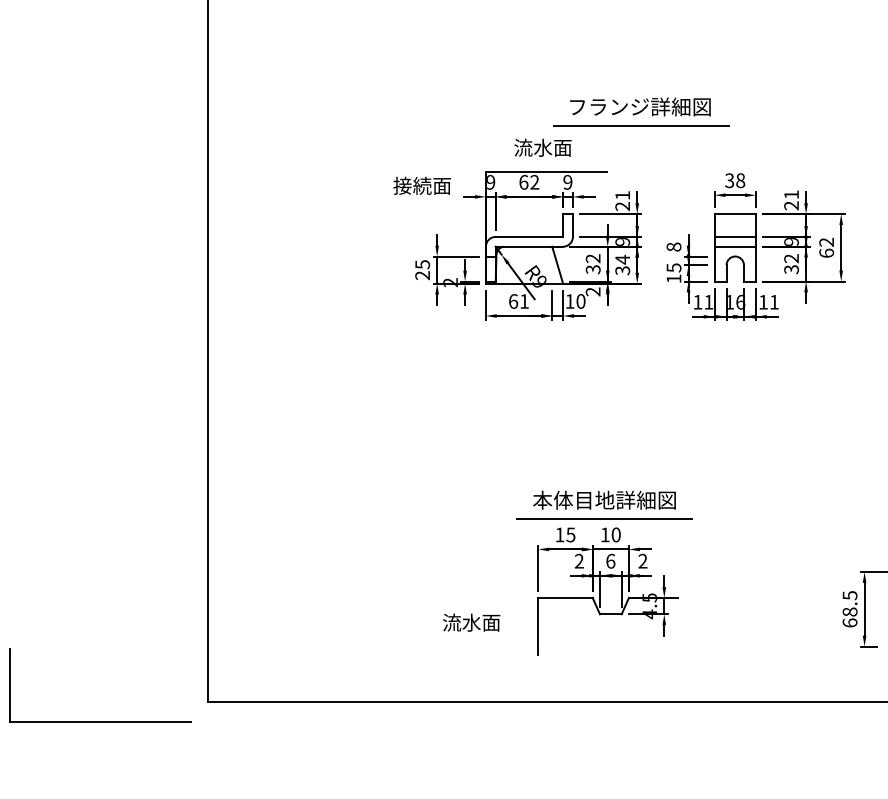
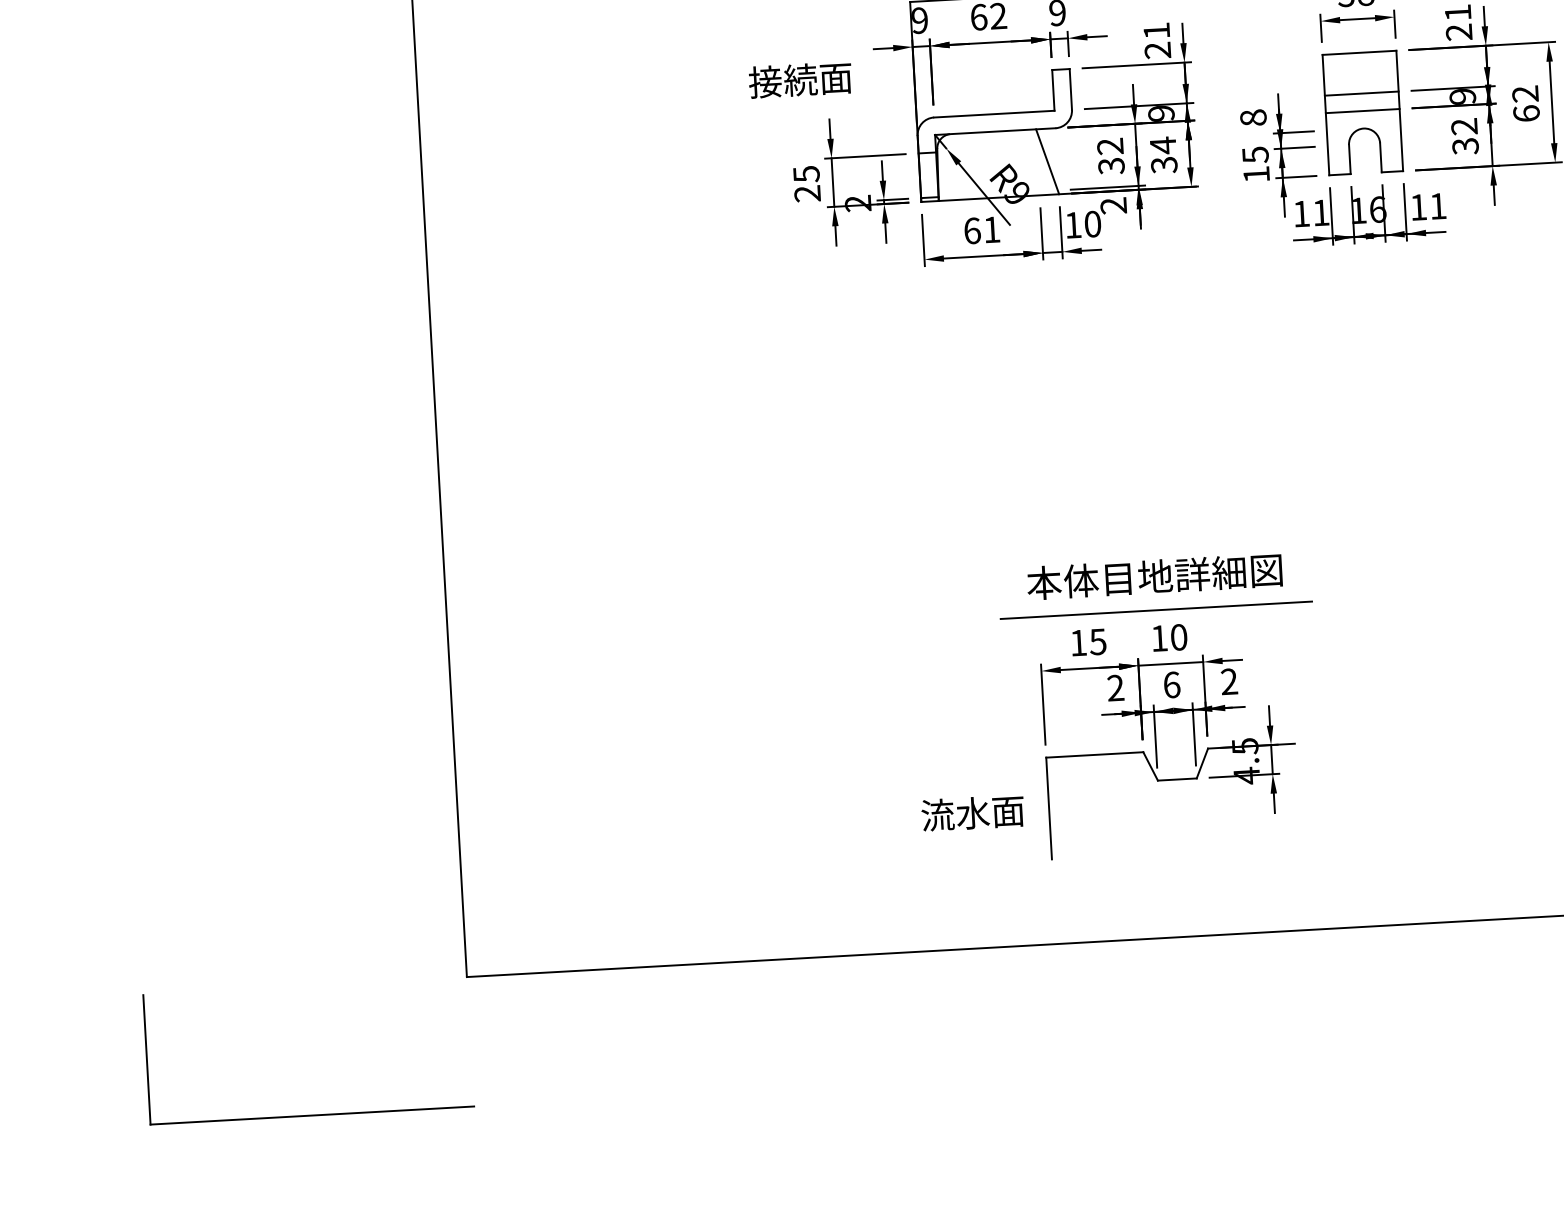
text: (421, 185) -> (799, 79), moved
text: (471, 622) -> (972, 812), moved
part: (100, 721) -> (312, 1114), moved

